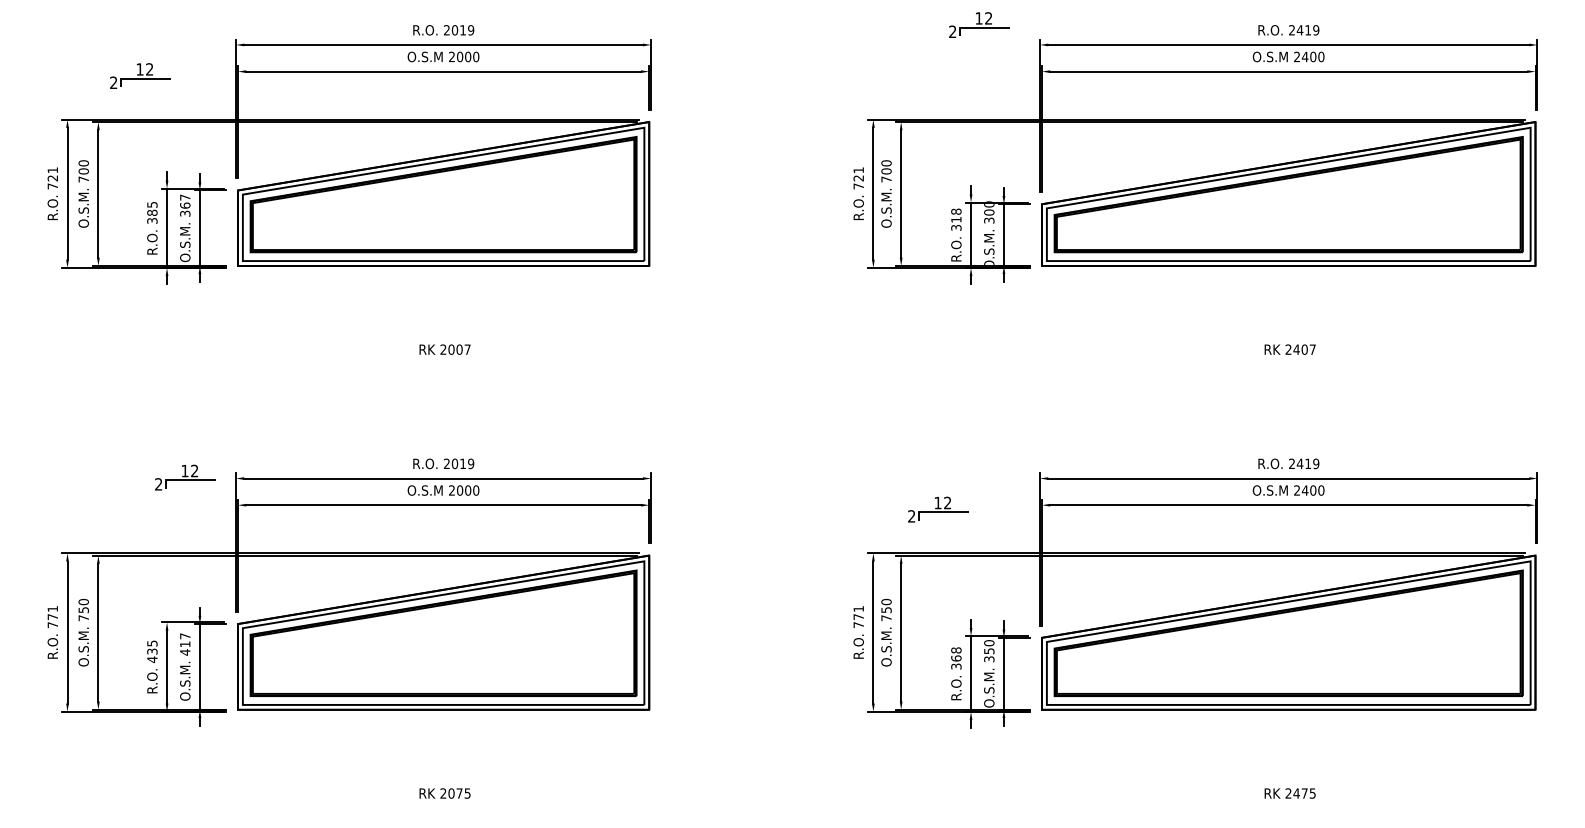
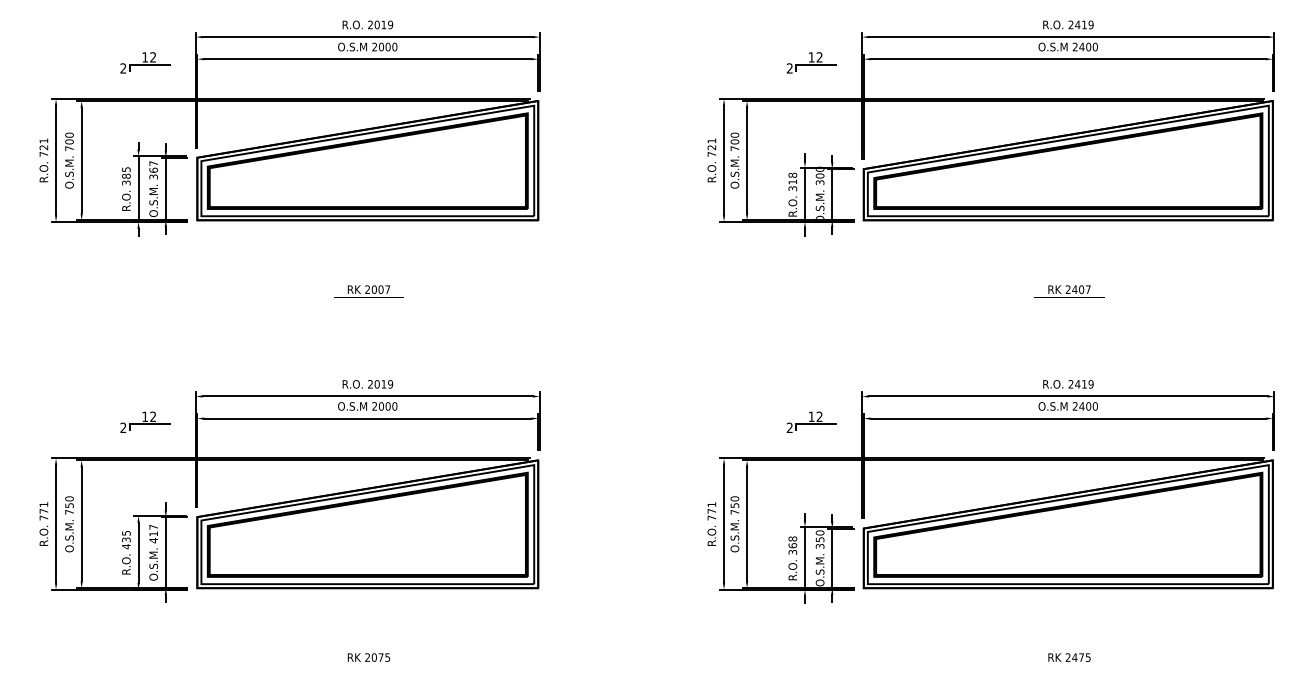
part: (979, 24) -> (812, 62), moved
part: (140, 75) -> (145, 62), moved
part: (185, 477) -> (145, 422), moved
part: (938, 509) -> (812, 422), moved

